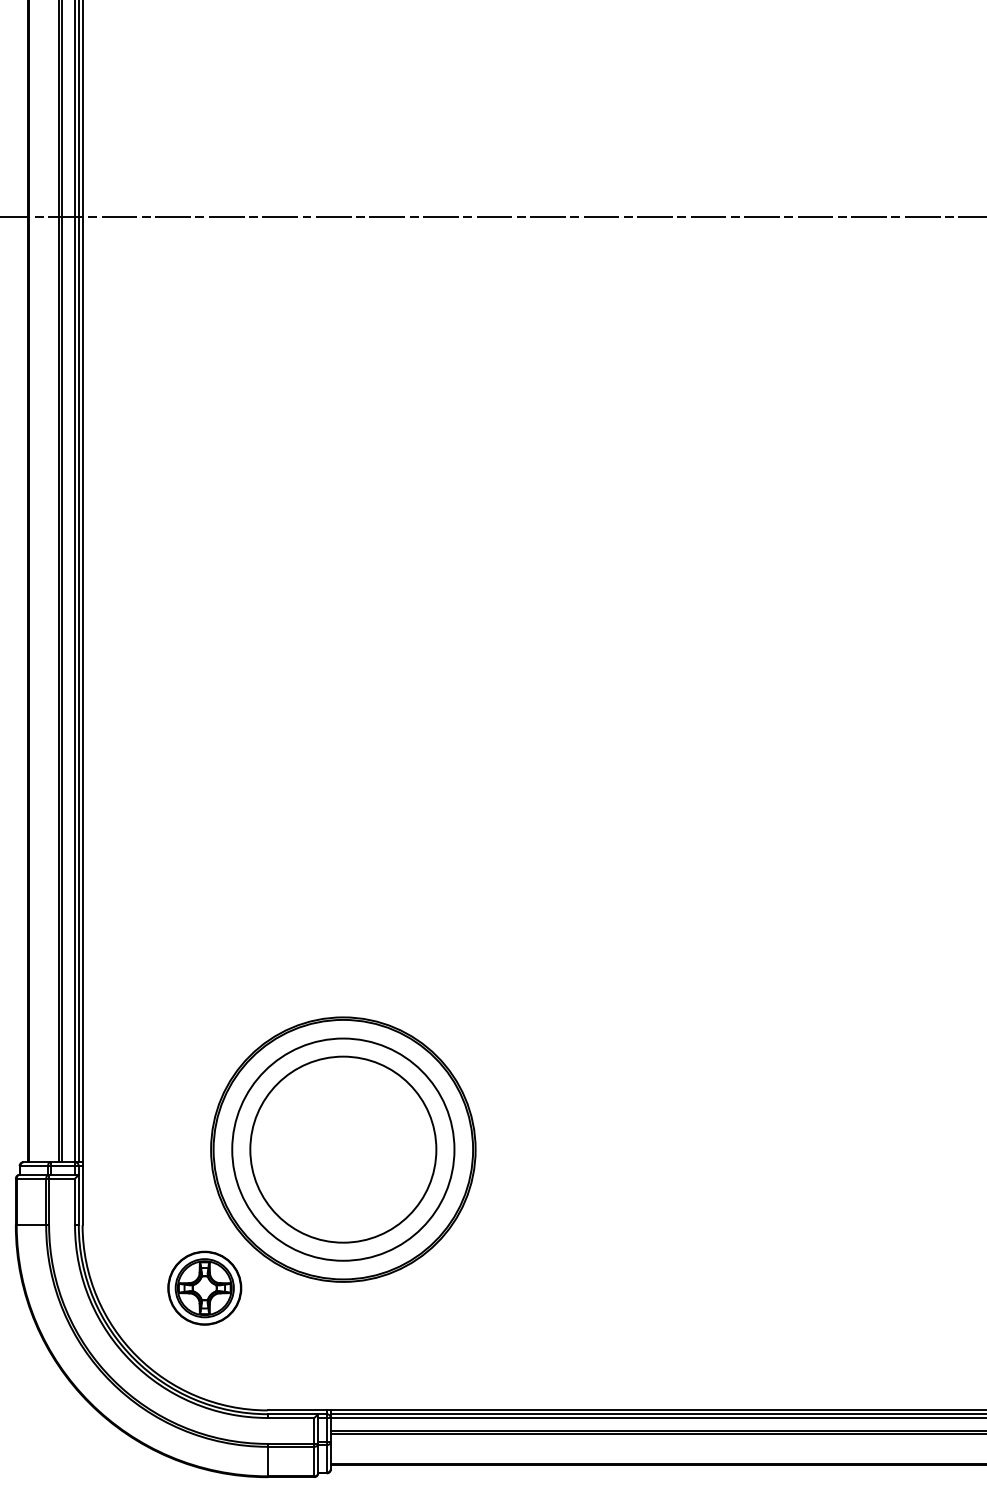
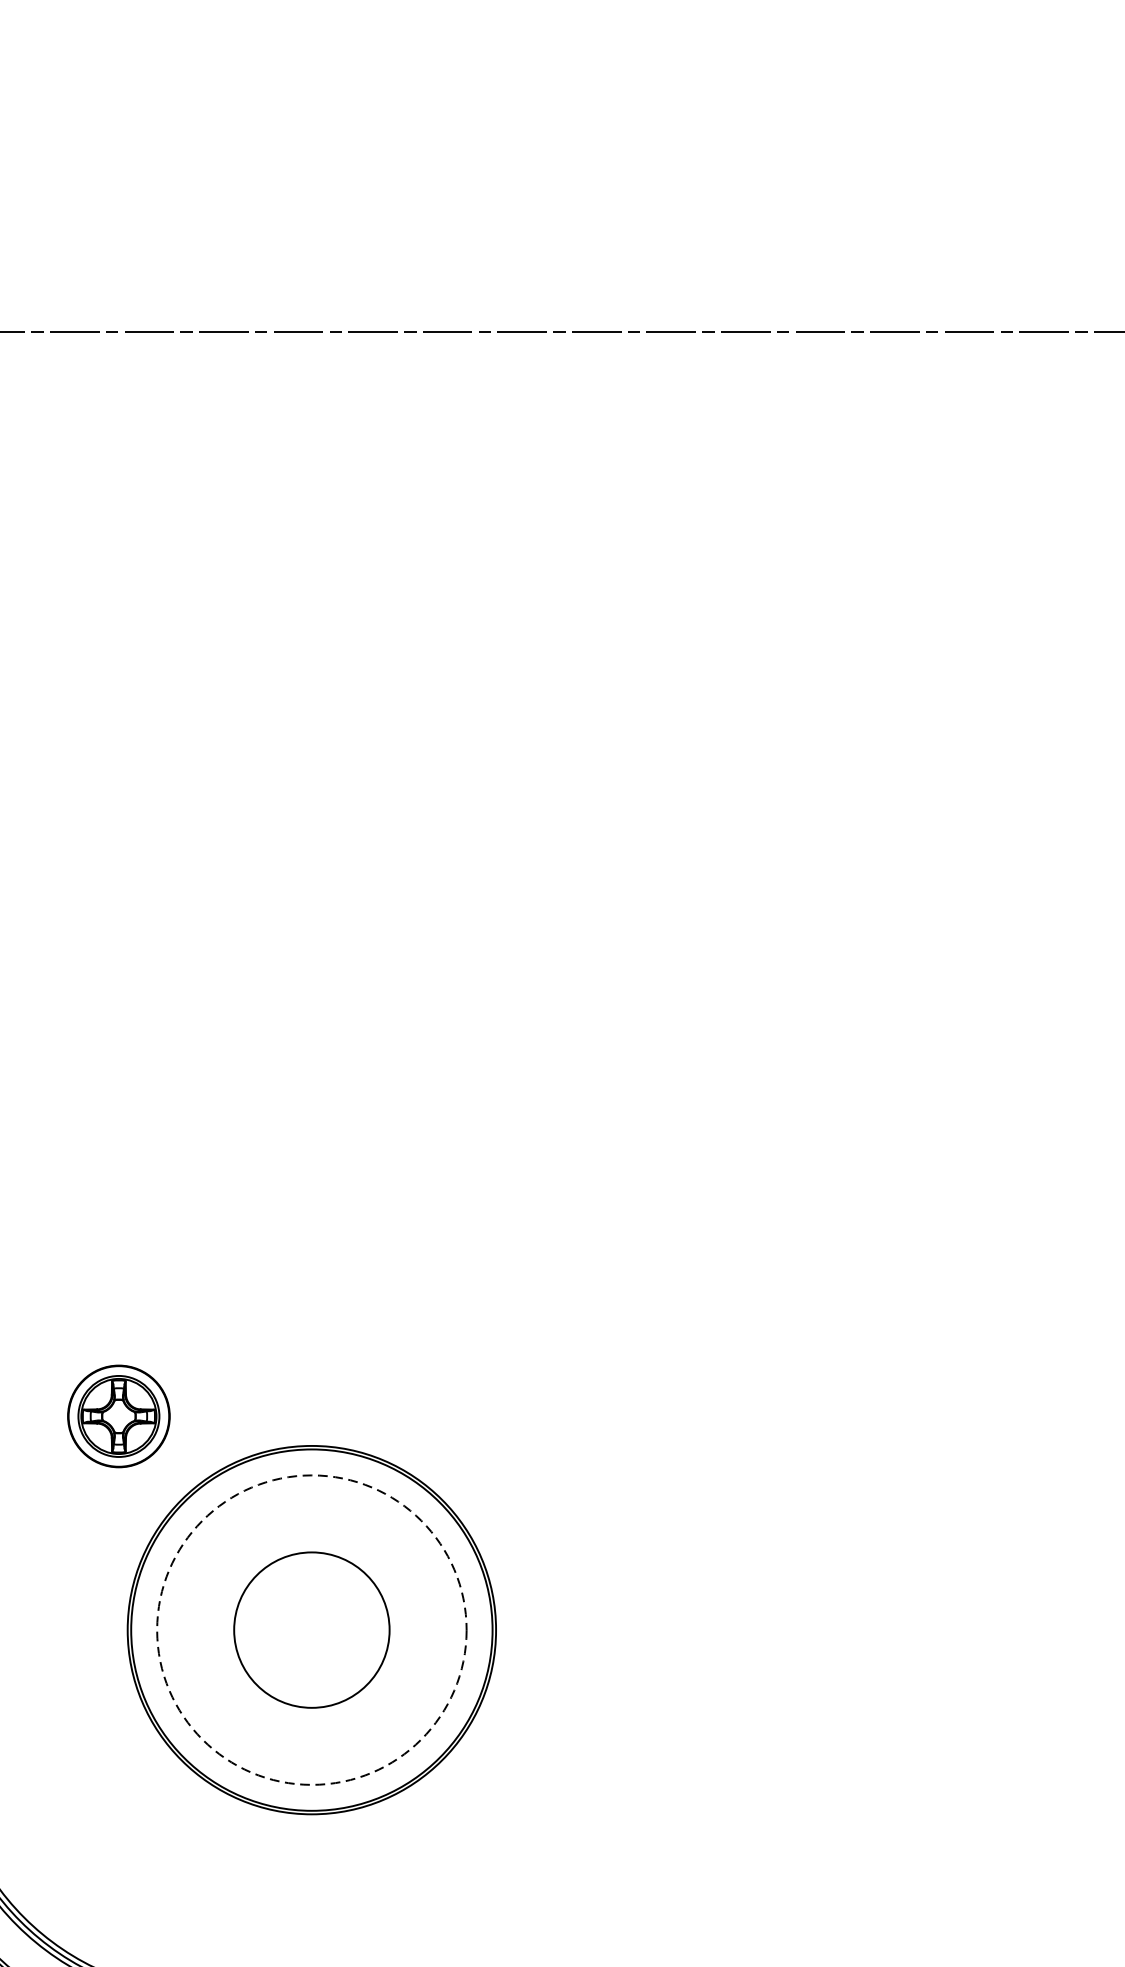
circle: (343, 1149) -> (312, 1629), size x0.6
circle: (343, 1149) -> (312, 1629), solid -> dashed
part: (204, 1287) -> (118, 1415), moved

